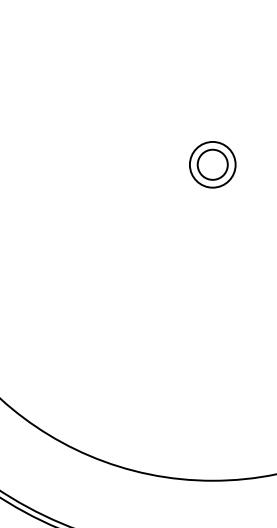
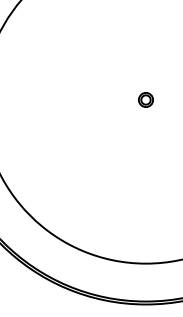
part: (211, 163) -> (145, 99), size x0.6

